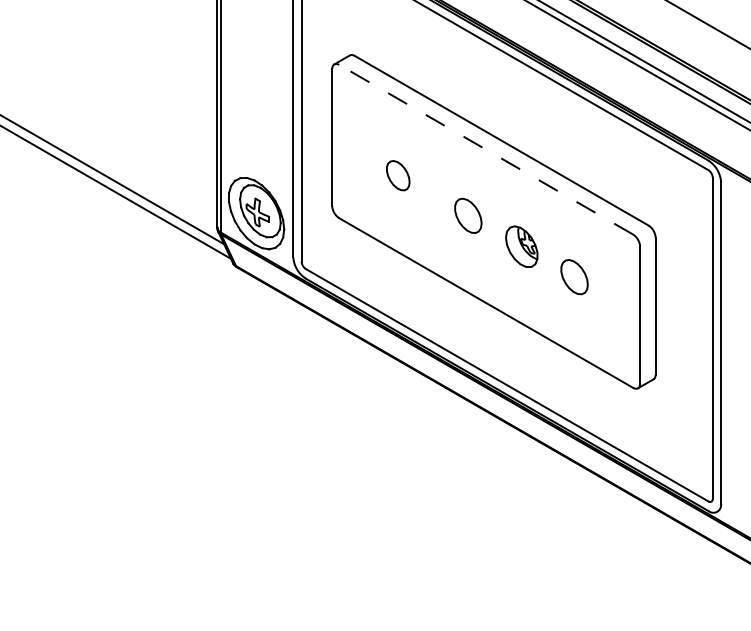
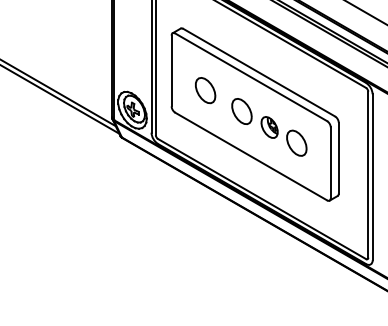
line: (486, 150) -> (251, 77), dashed -> solid
part: (397, 175) -> (205, 90), size x1.67
part: (467, 215) -> (241, 111), size x1.43
part: (573, 275) -> (296, 142), size x1.43

